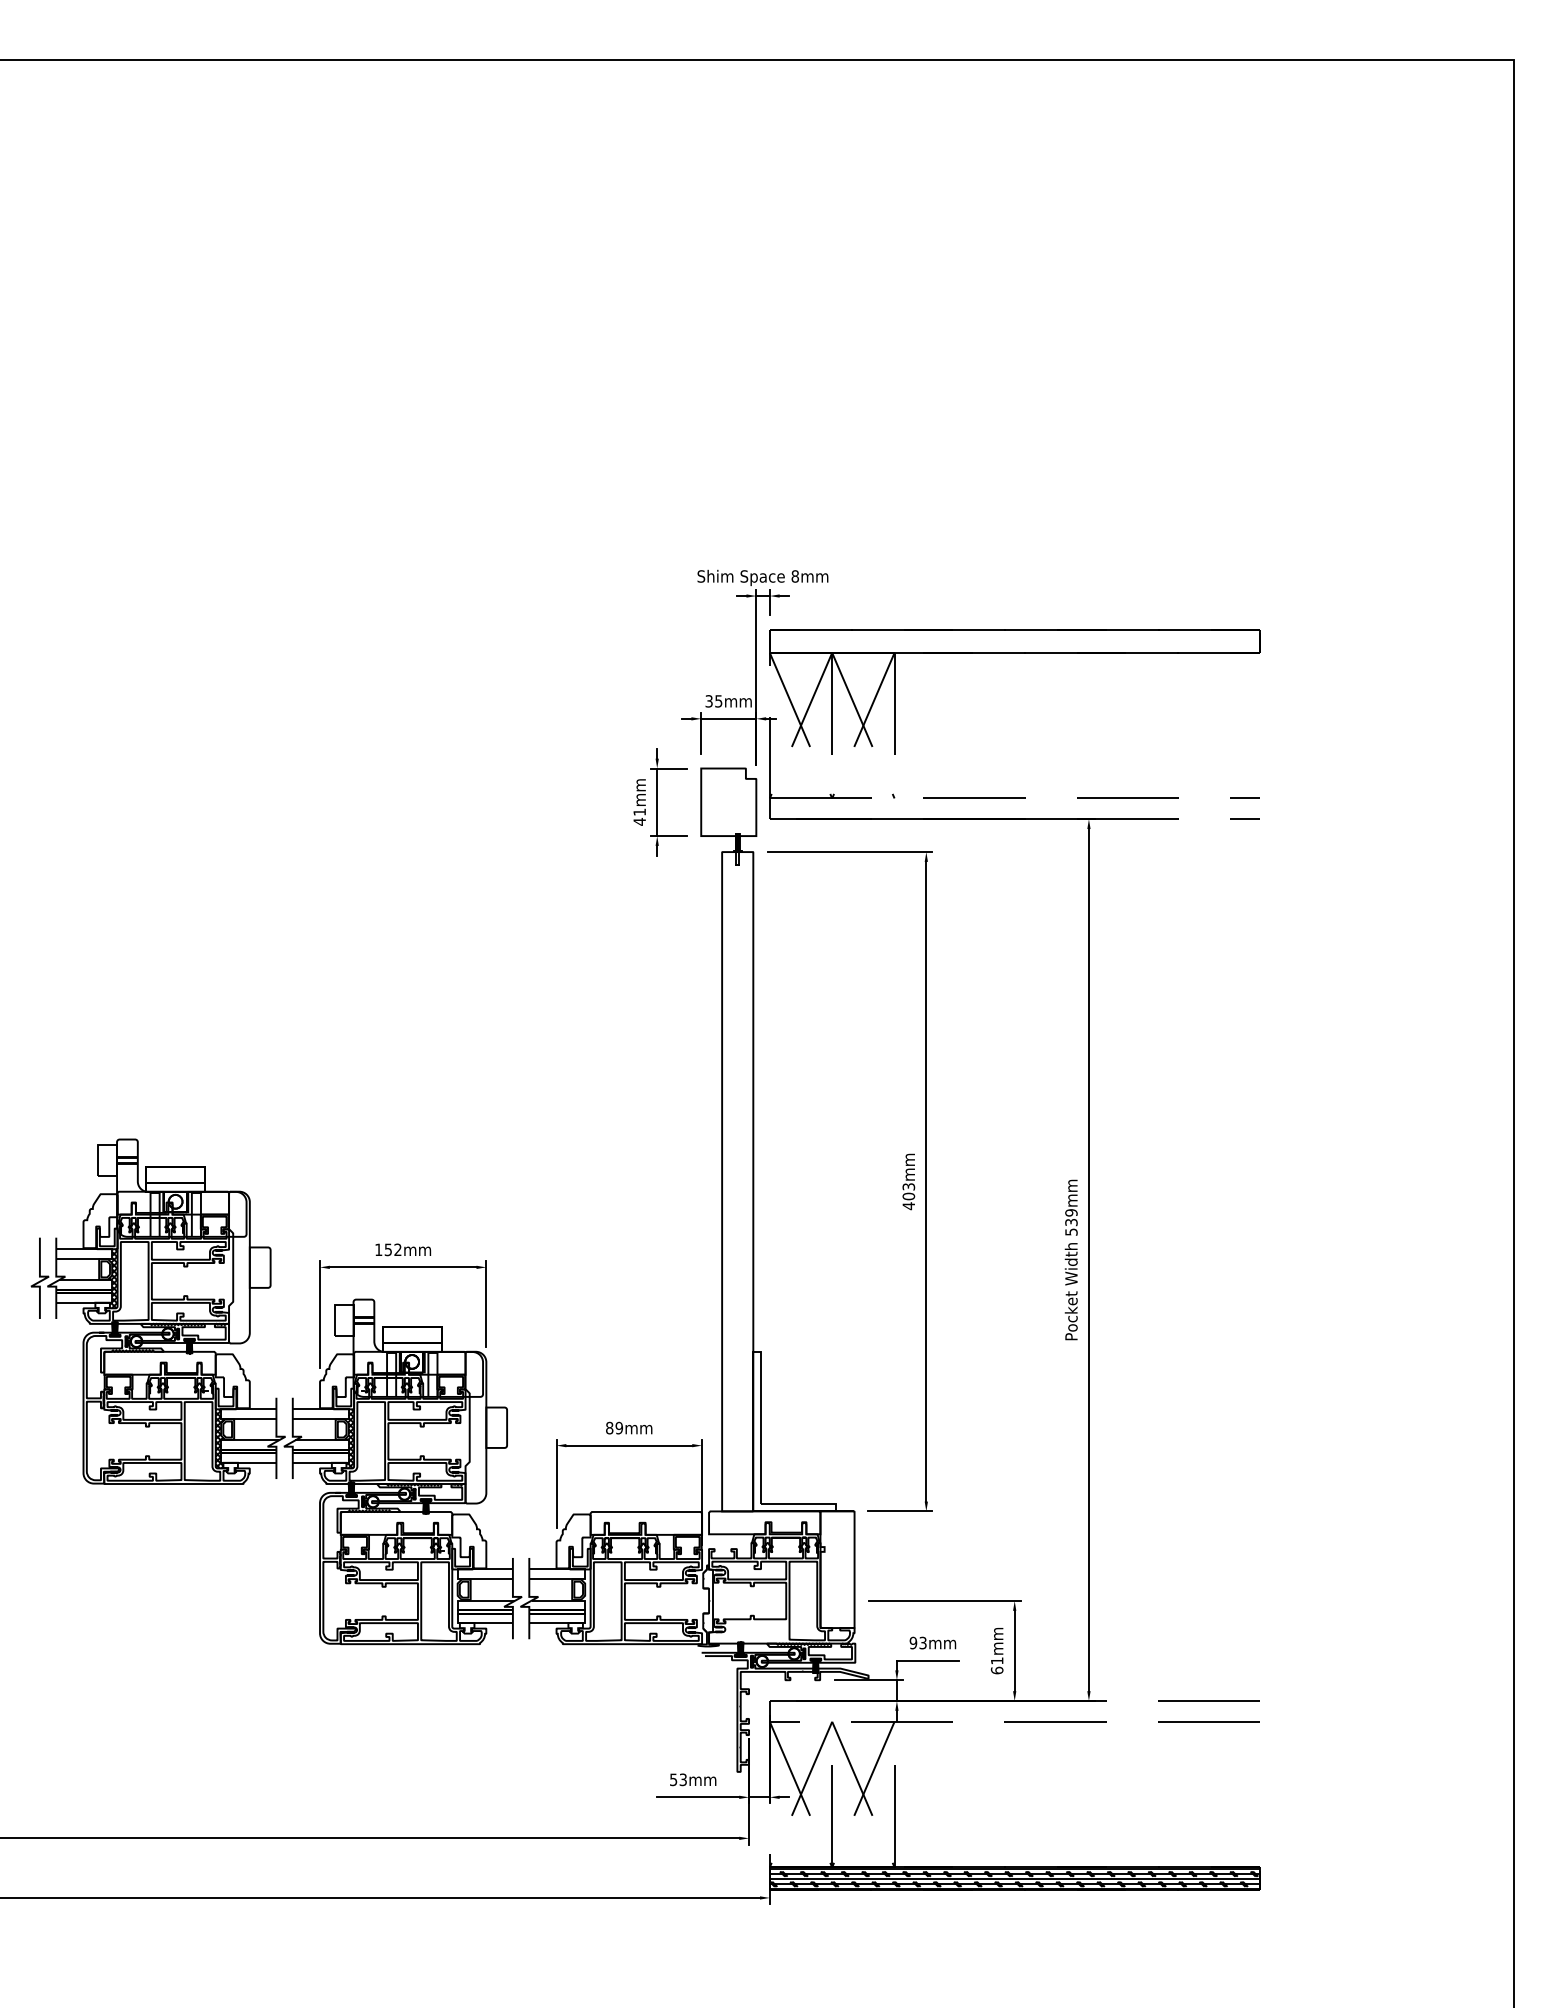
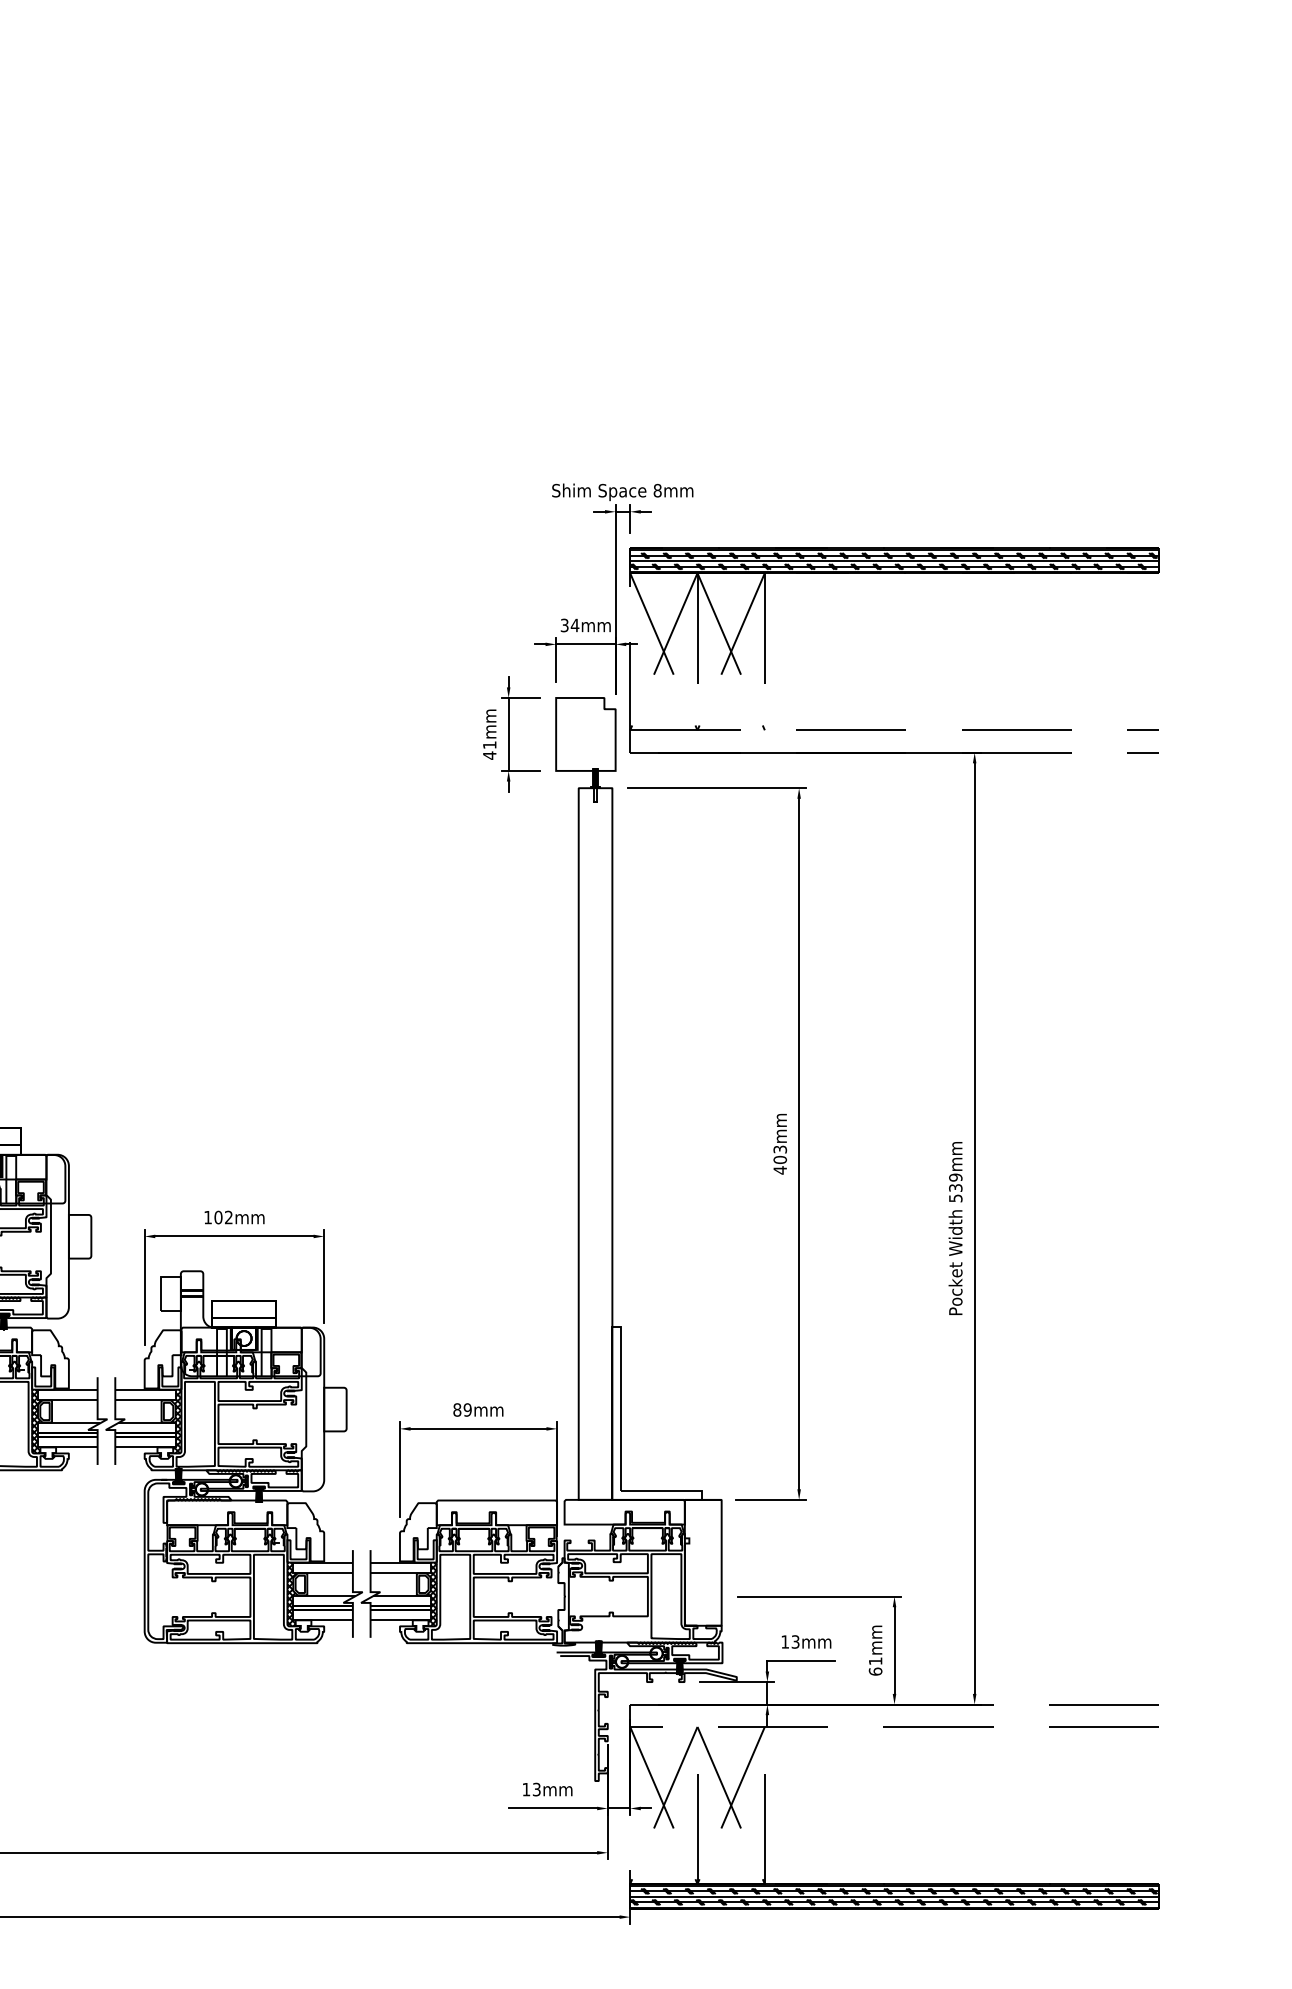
hatch: (1014, 641) -> (894, 560), added
text: (718, 701) -> (574, 625), 35mm -> 34mm
text: (388, 1249) -> (218, 1217), 152mm -> 102mm
hatch: (456, 1598) -> (291, 1593), added
hatch: (585, 1598) -> (431, 1593), added
text: (913, 1642) -> (785, 1641), 93mm -> 13mm
text: (673, 1779) -> (526, 1789), 53mm -> 13mm

